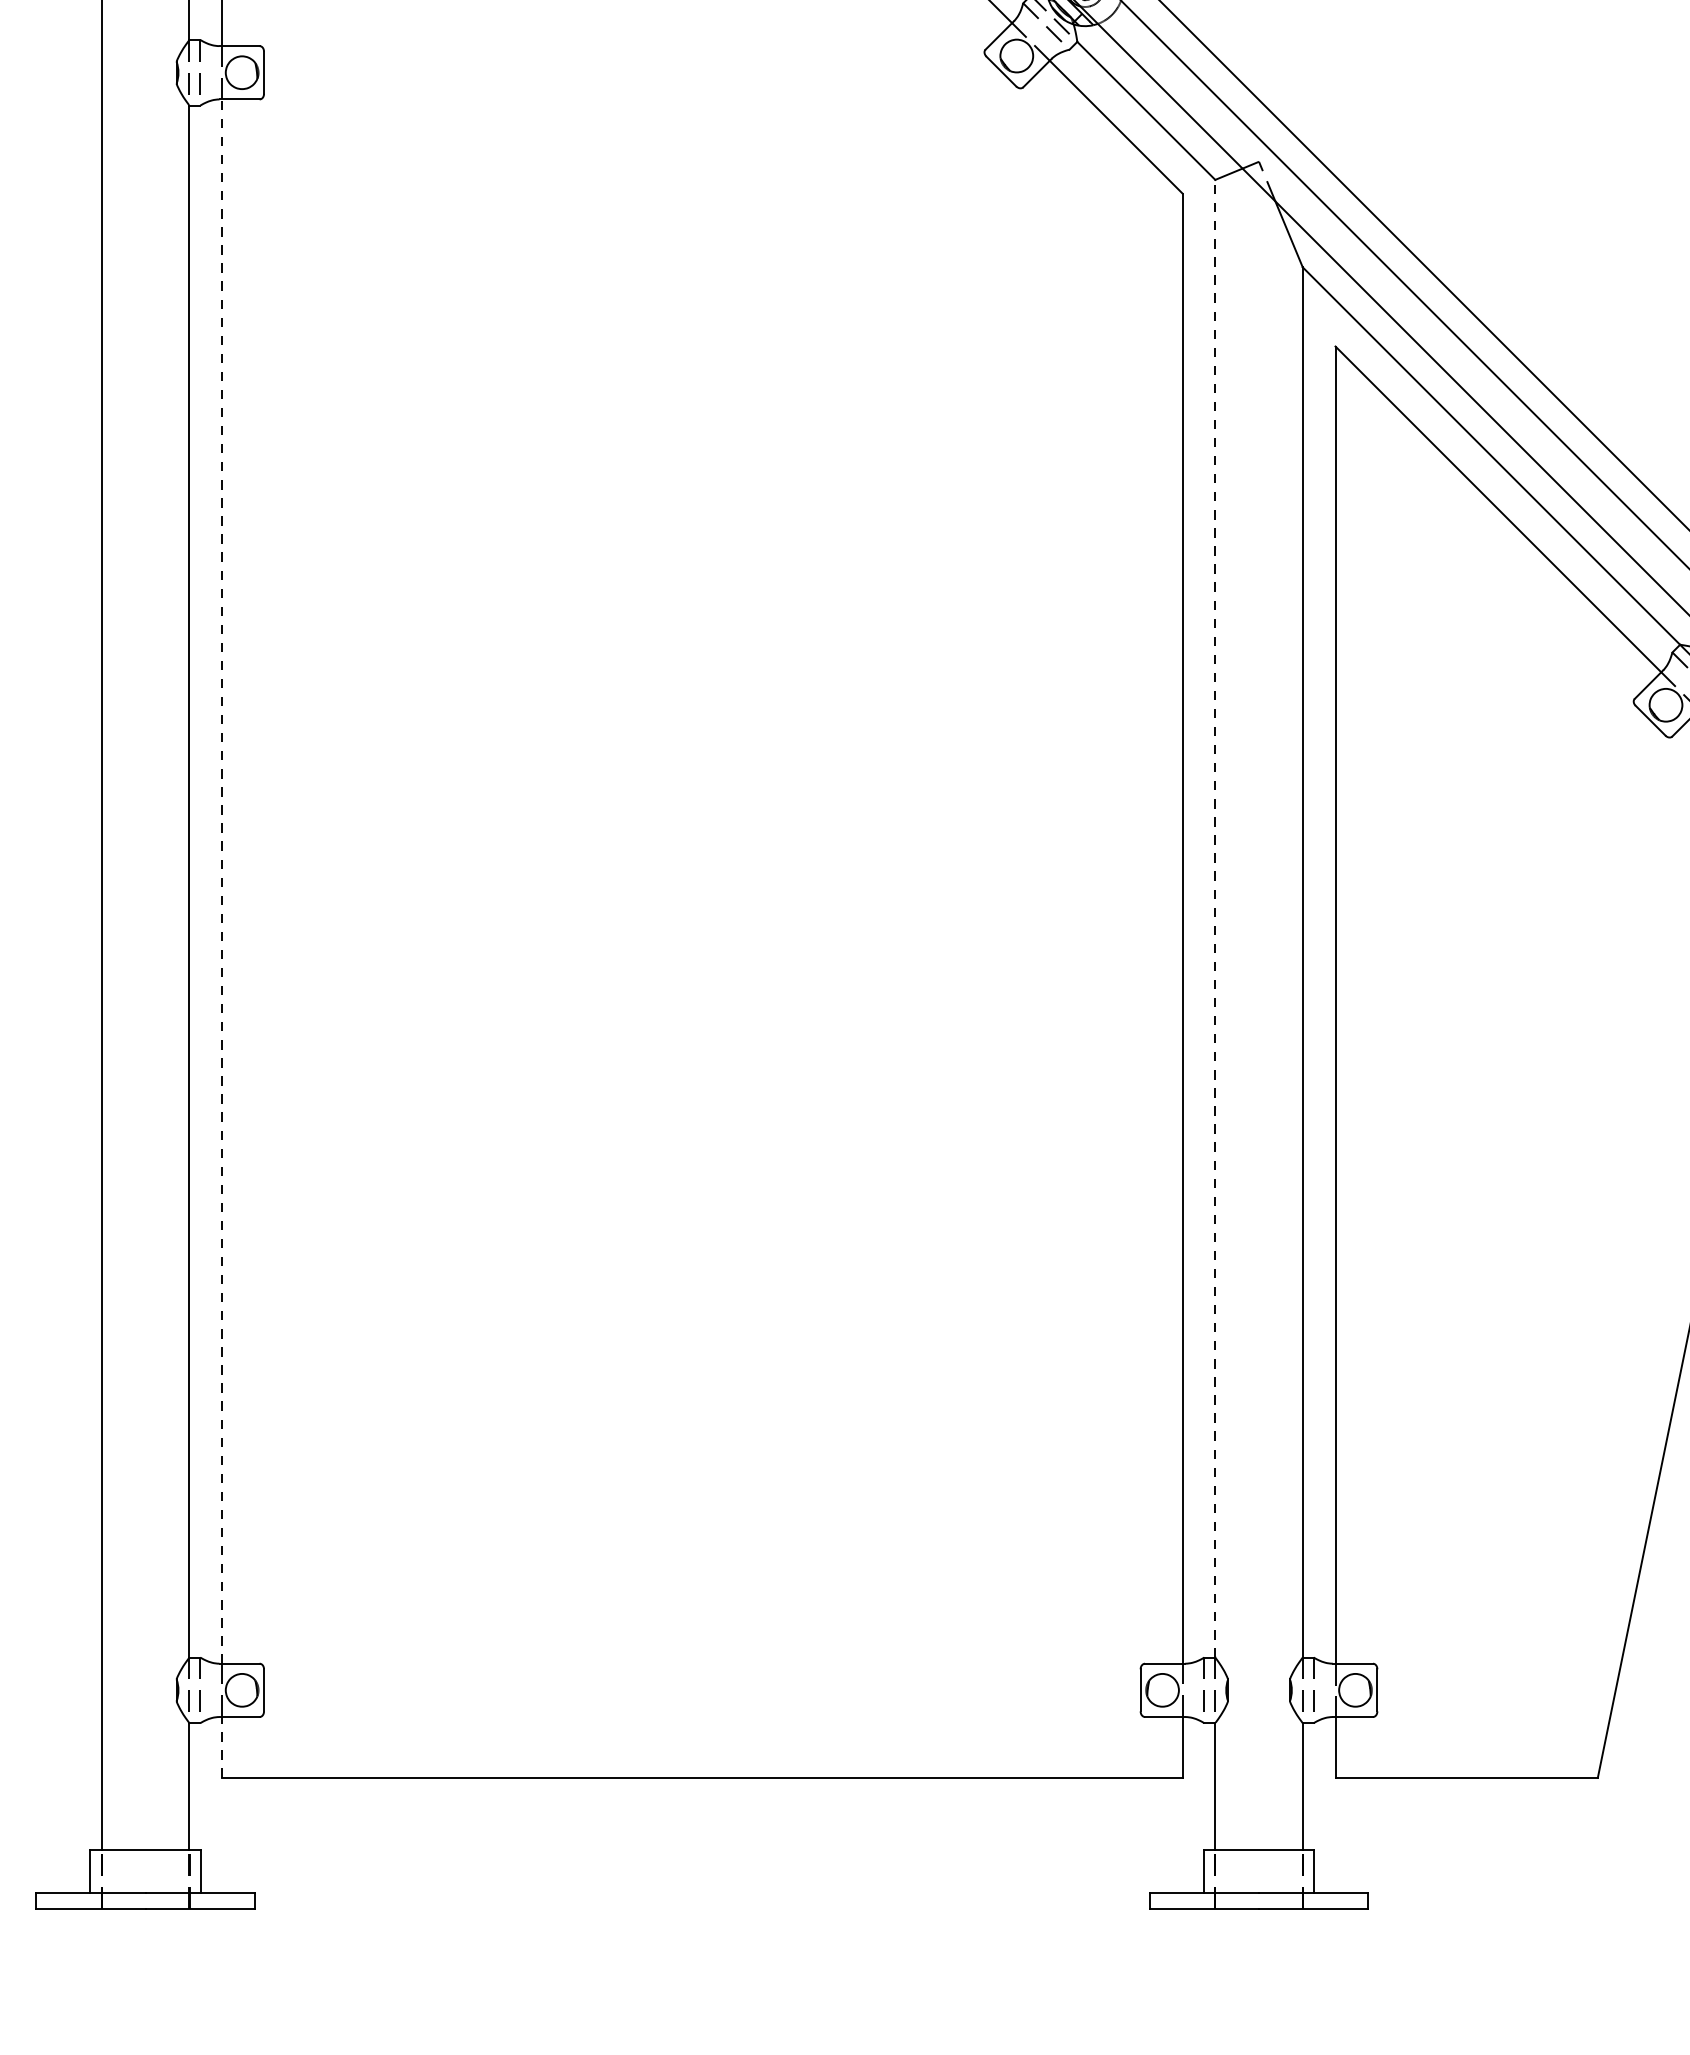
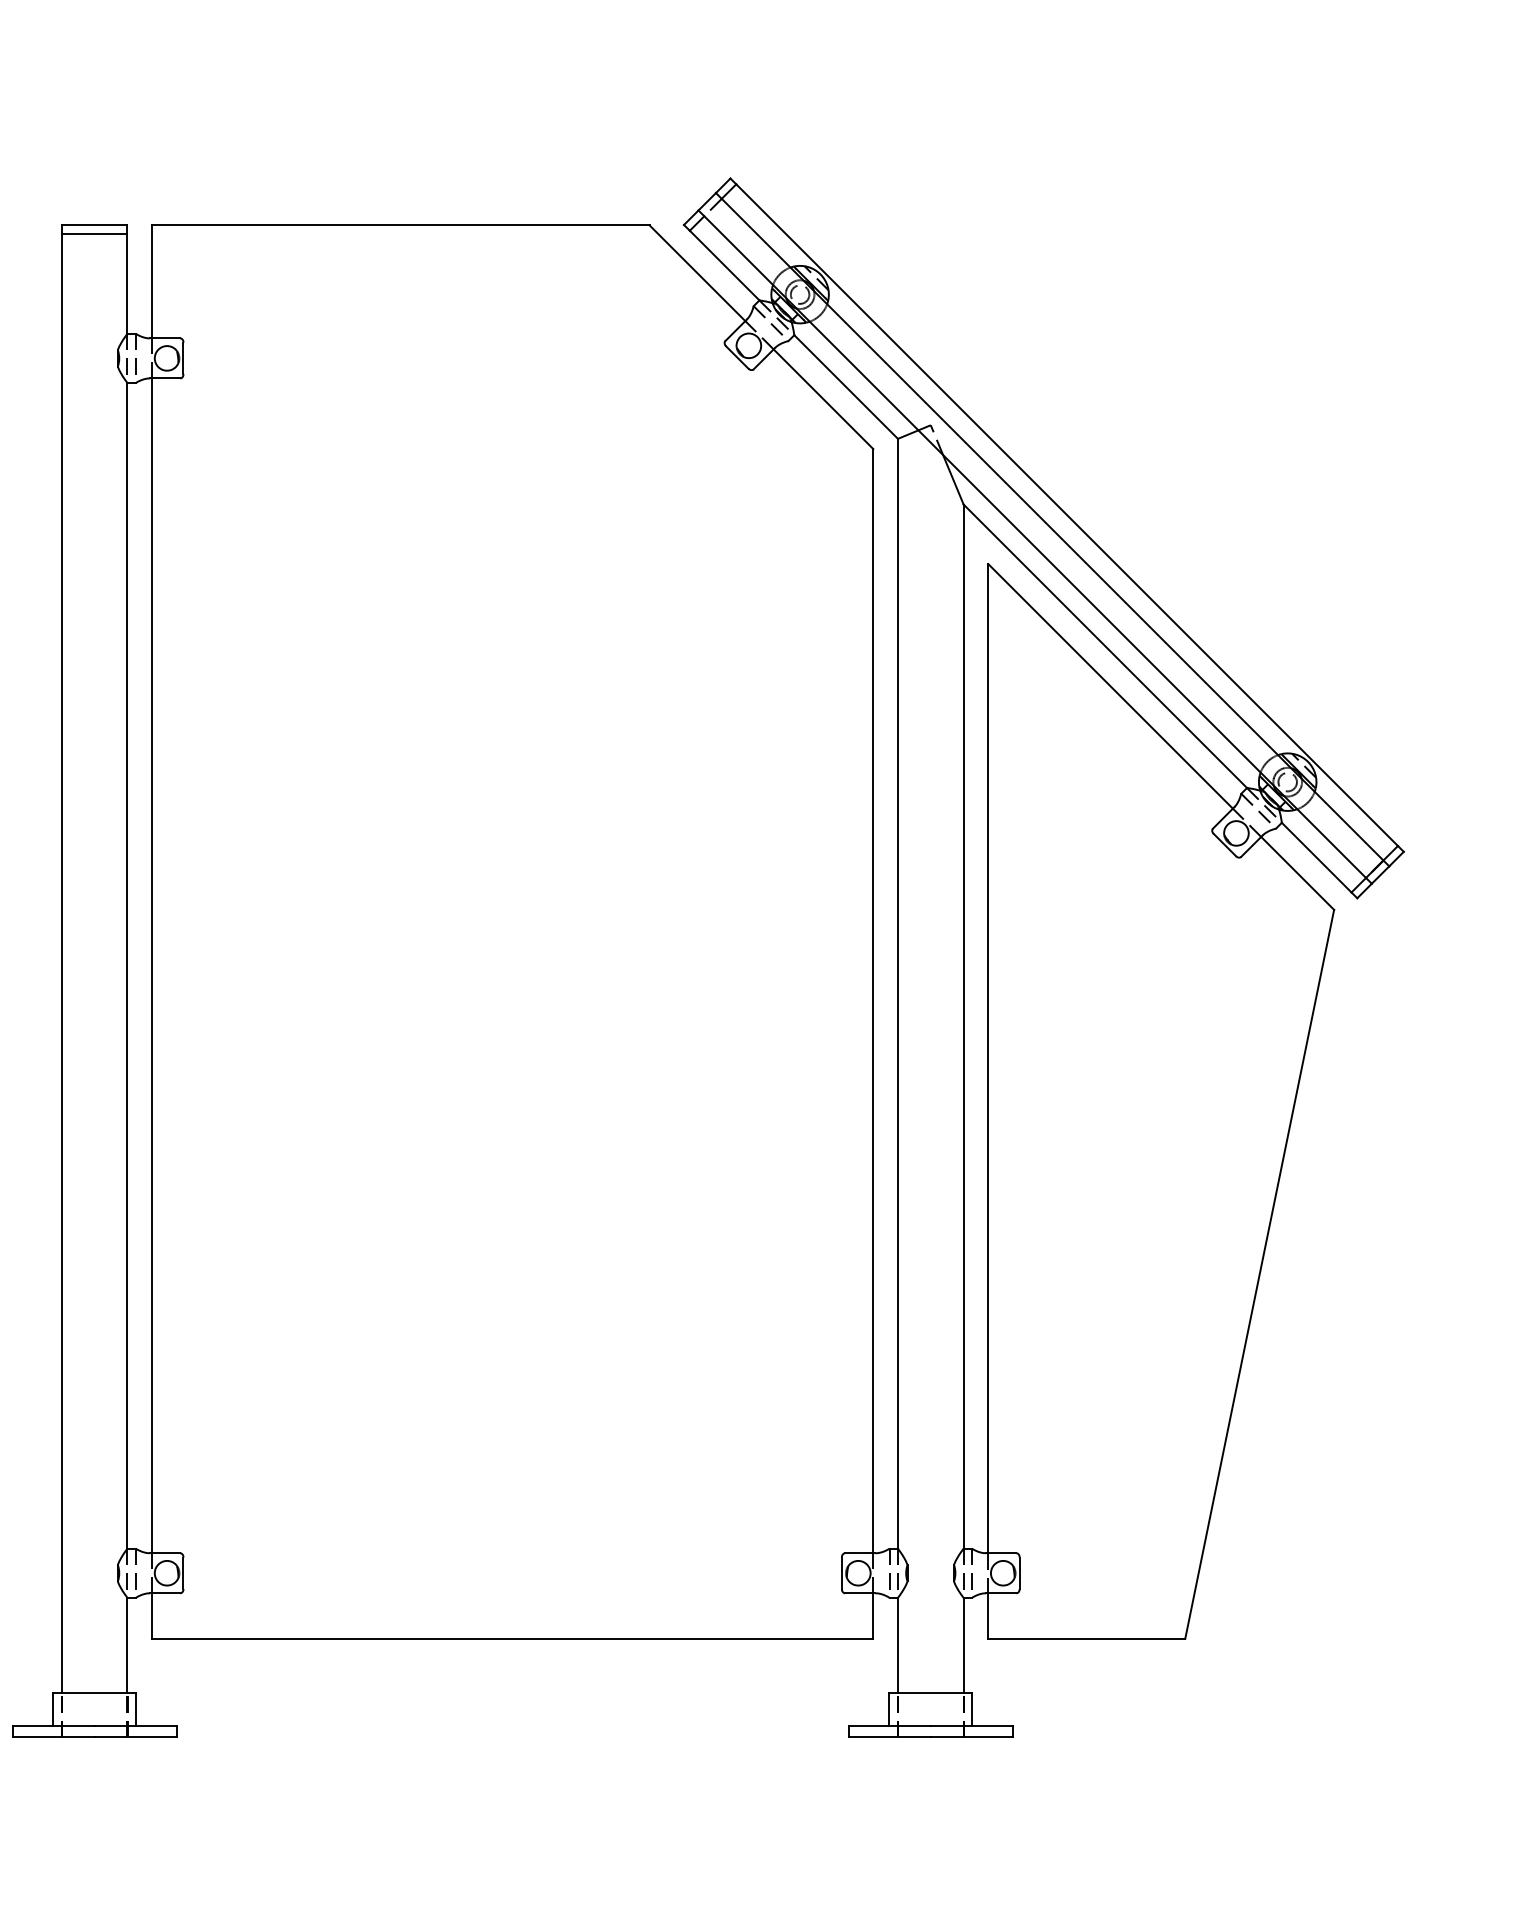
line: (222, 881) -> (152, 965), dashed -> solid
line: (1214, 918) -> (897, 993), dashed -> solid
line: (222, 1747) -> (152, 1616), dashed -> solid

